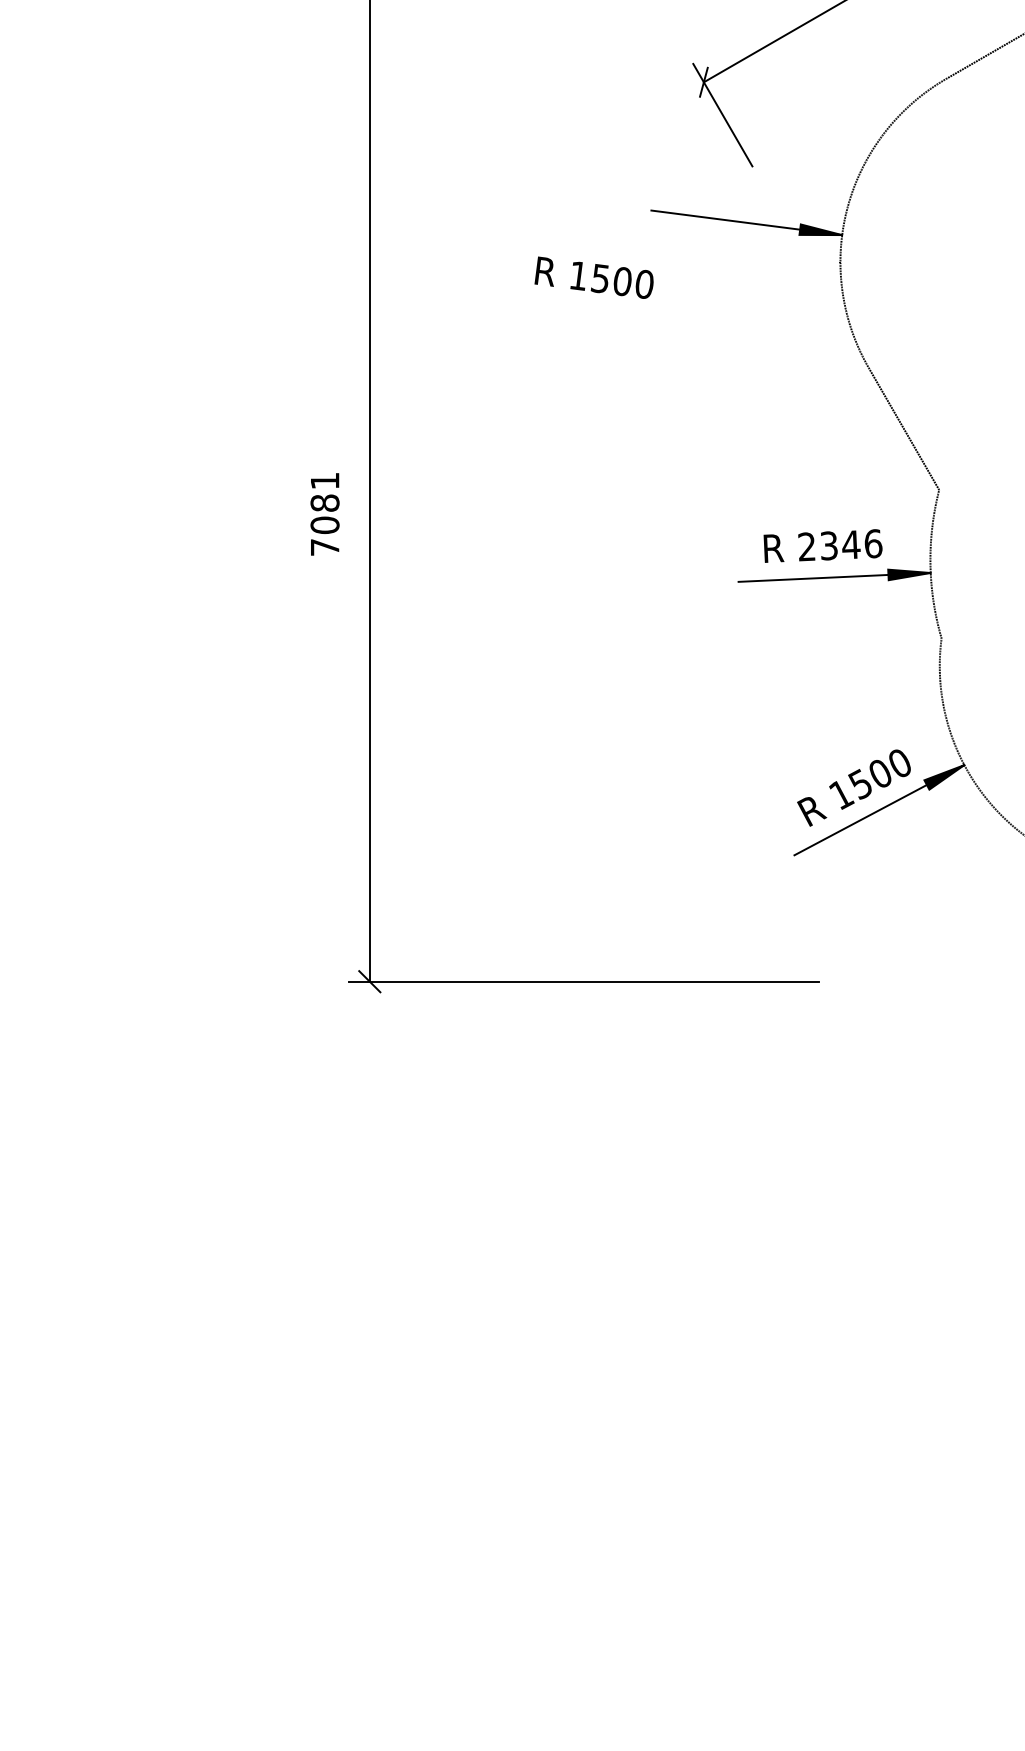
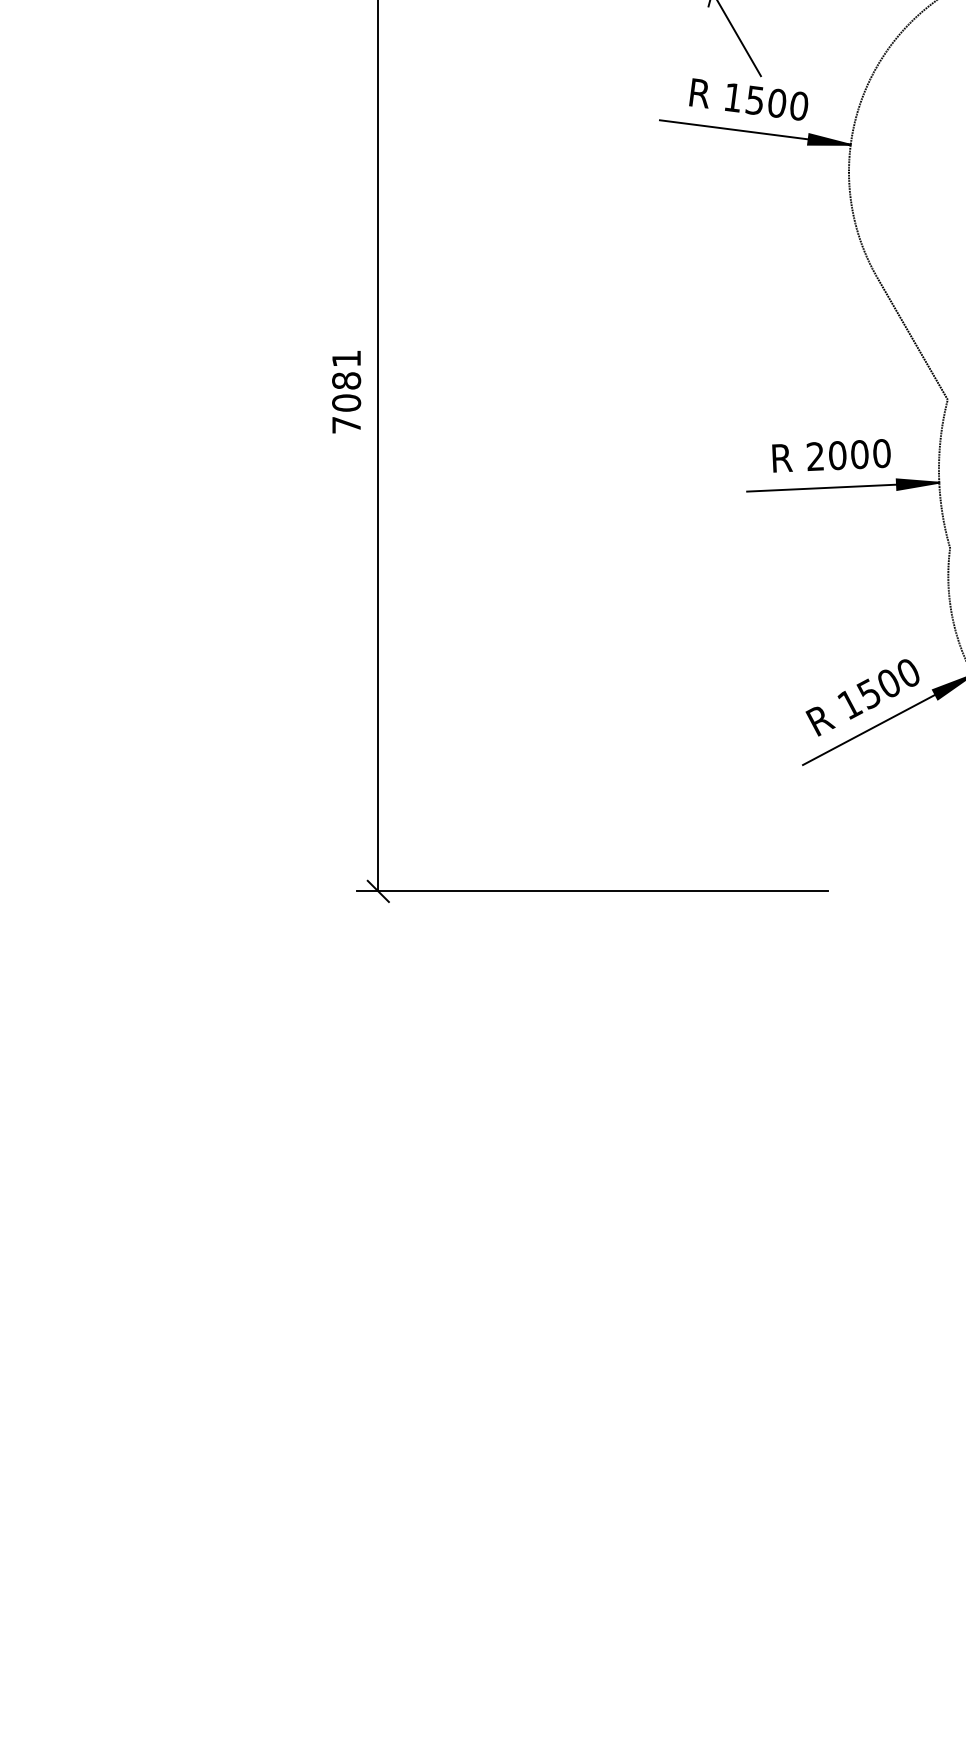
text: (593, 277) -> (748, 99), moved
text: (324, 514) -> (346, 392), moved
text: (851, 544) -> (860, 454), 2346 -> 2000

